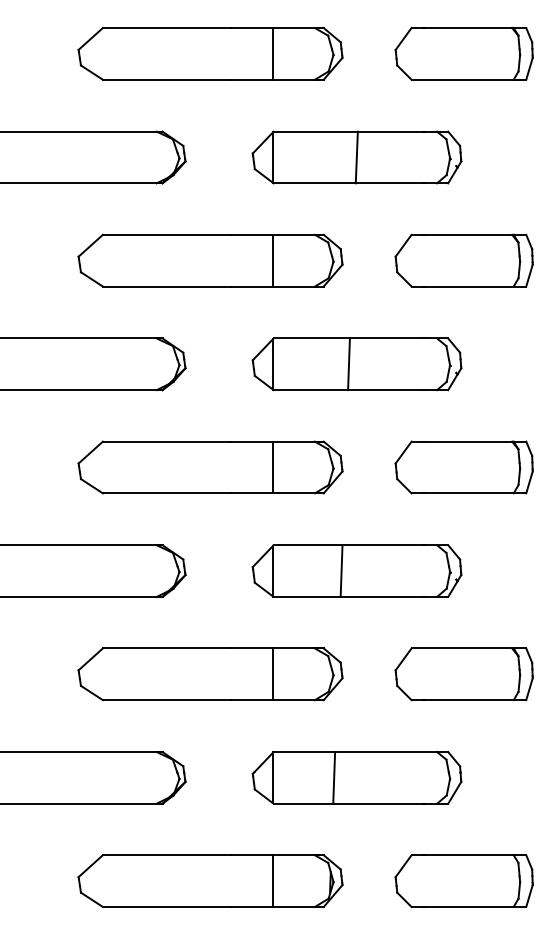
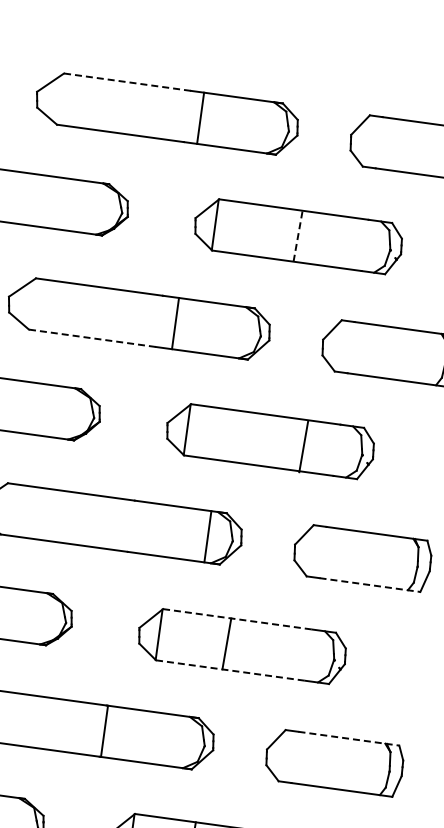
line: (166, 28) -> (127, 82), solid -> dashed
line: (273, 53) -> (200, 117), moved
line: (356, 157) -> (297, 236), solid -> dashed
line: (273, 260) -> (175, 323), moved
line: (166, 286) -> (92, 338), solid -> dashed
line: (348, 364) -> (303, 446), moved
line: (273, 467) -> (208, 536), moved
line: (475, 493) -> (370, 585), solid -> dashed
line: (349, 545) -> (238, 619), solid -> dashed
line: (349, 596) -> (231, 670), solid -> dashed
line: (475, 648) -> (349, 738), solid -> dashed
line: (273, 674) -> (104, 731), moved

